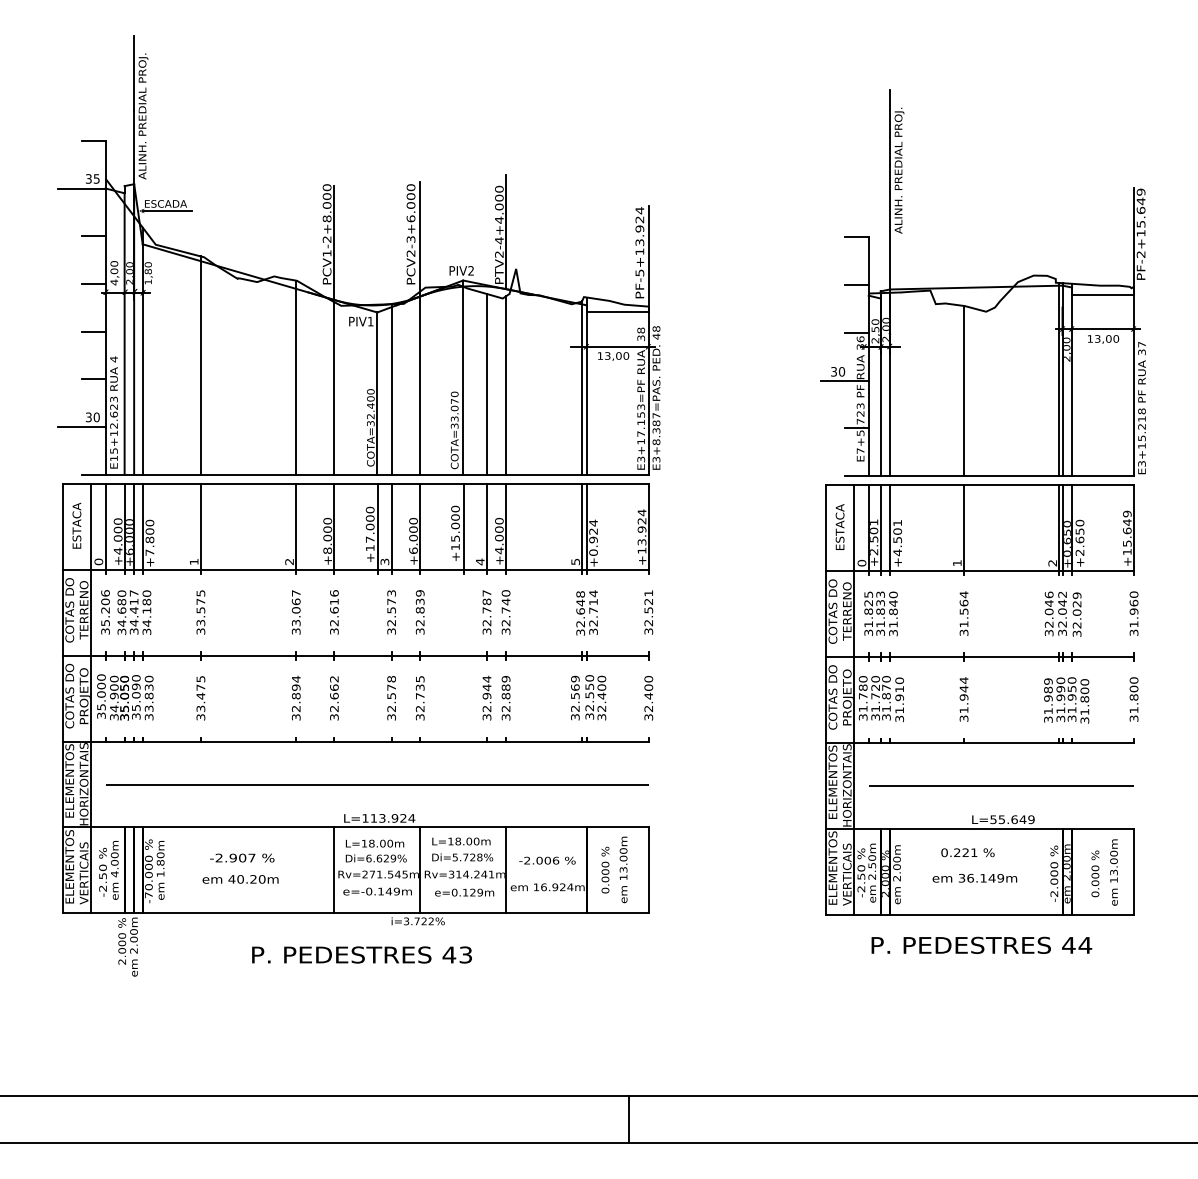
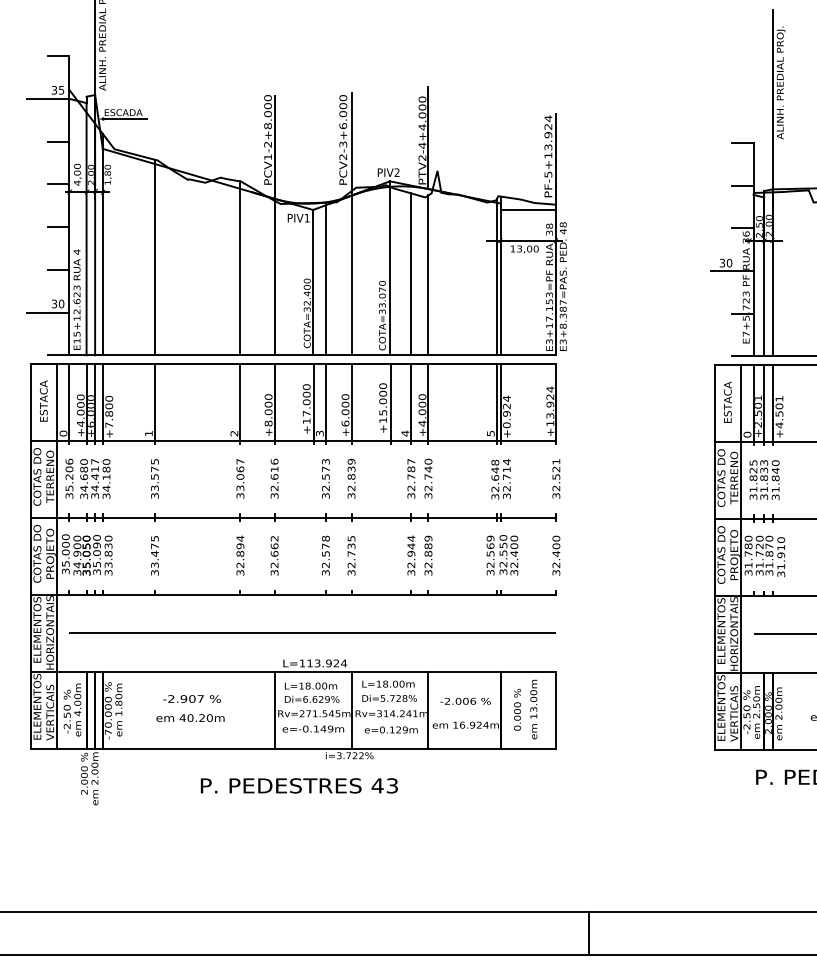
line: (628, 1119) -> (588, 933), moved

